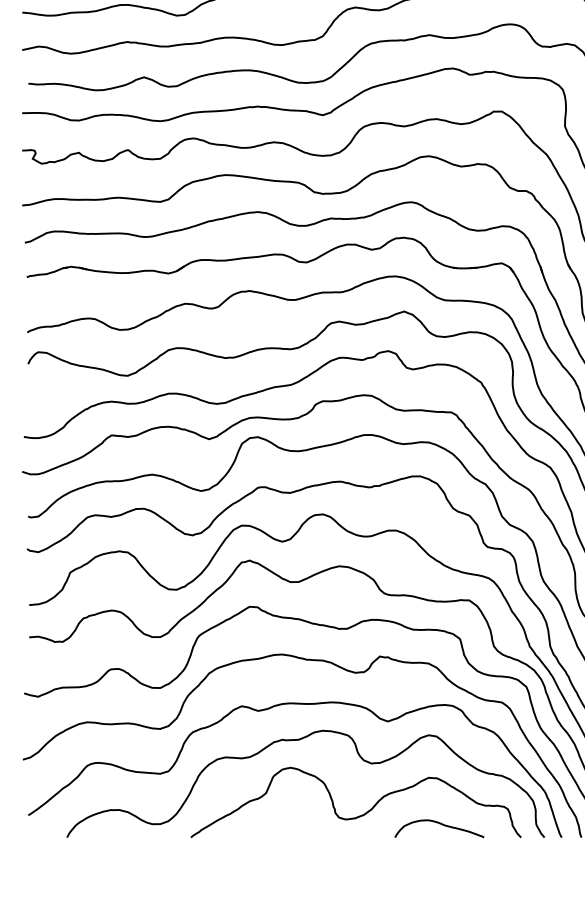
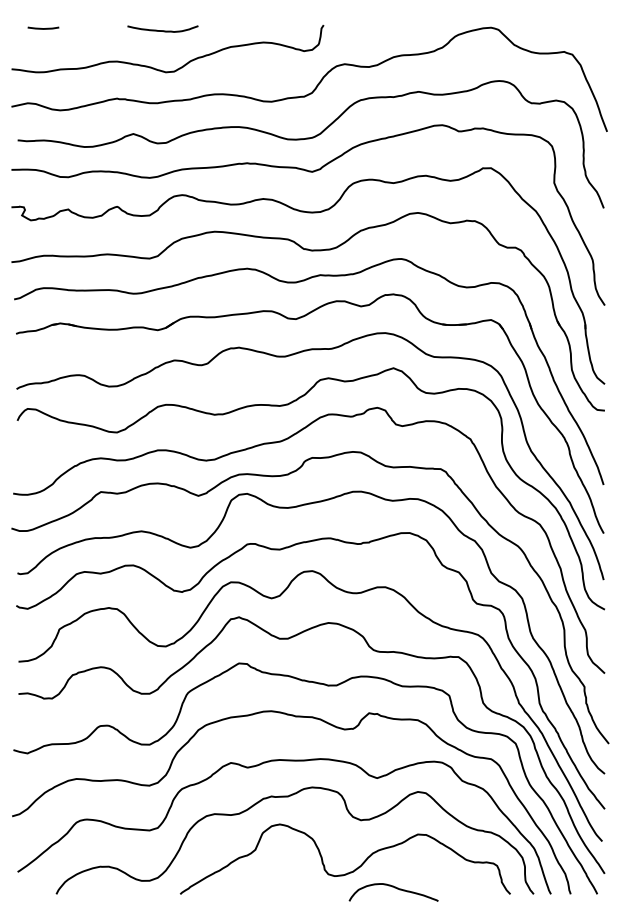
curve: (440, 824) -> (394, 888), moved

